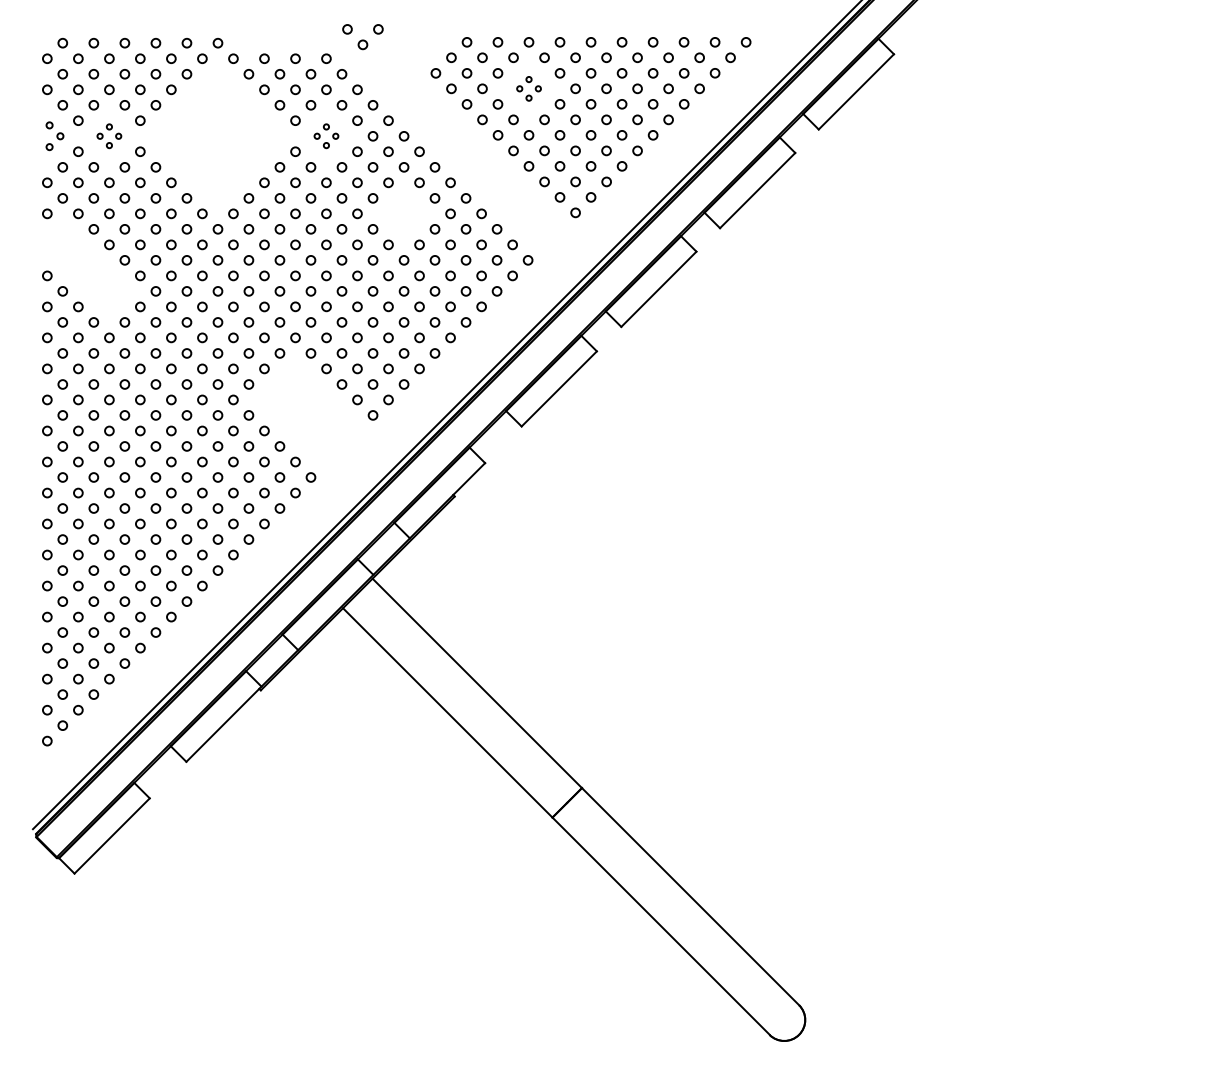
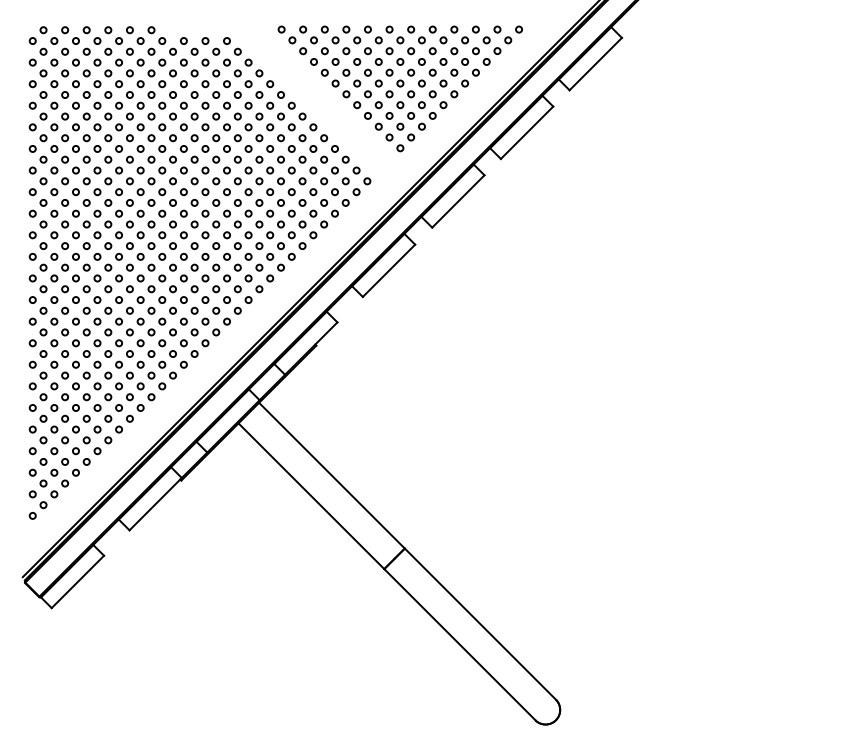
part: (363, 36) -> (292, 34), moved
part: (528, 88) -> (367, 61), size x1.67
part: (54, 135) -> (37, 94), size x1.43
part: (108, 135) -> (75, 94), size x1.67
part: (217, 135) -> (151, 94), added
part: (325, 135) -> (226, 94), size x1.67
part: (403, 213) -> (280, 148), added
part: (85, 267) -> (59, 186), added
part: (311, 414) -> (216, 288), added

